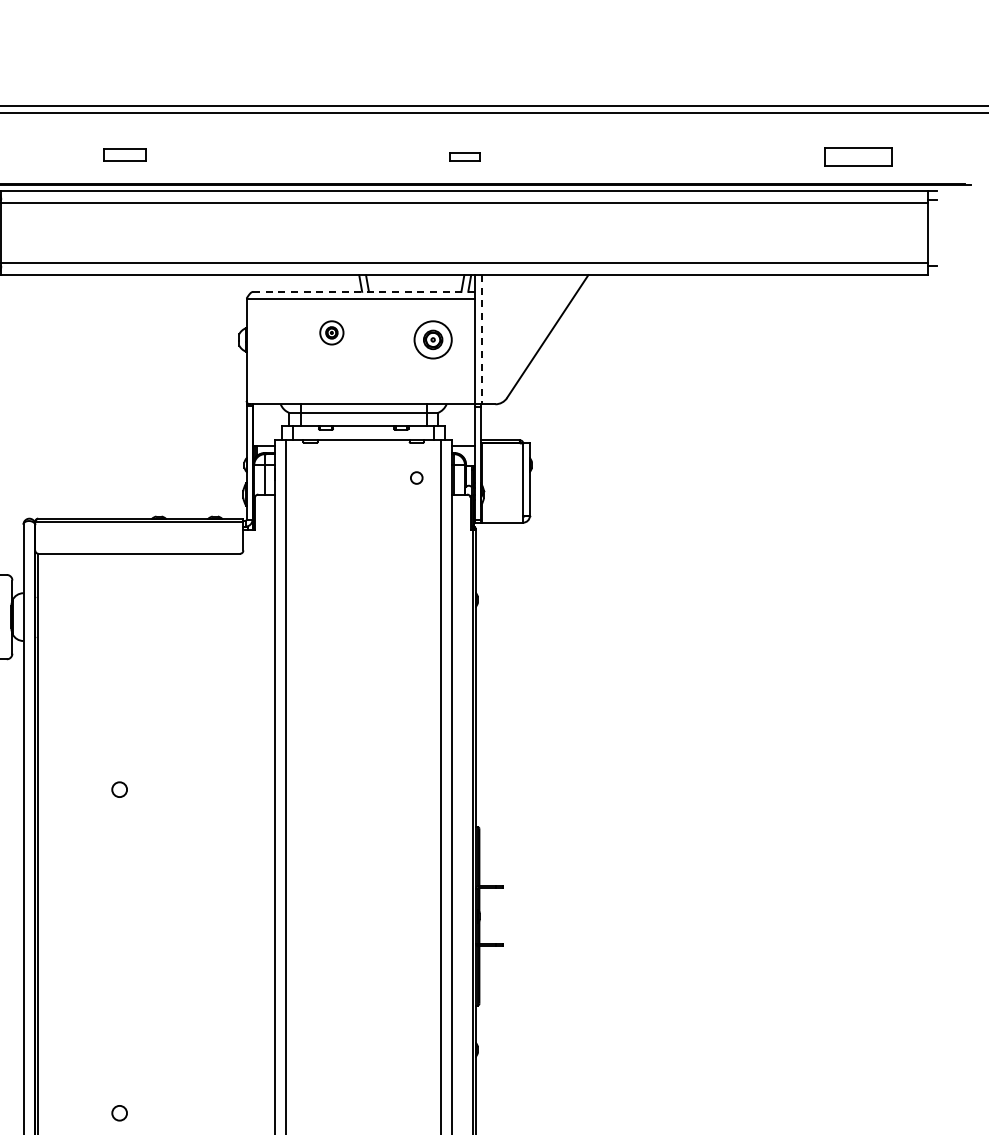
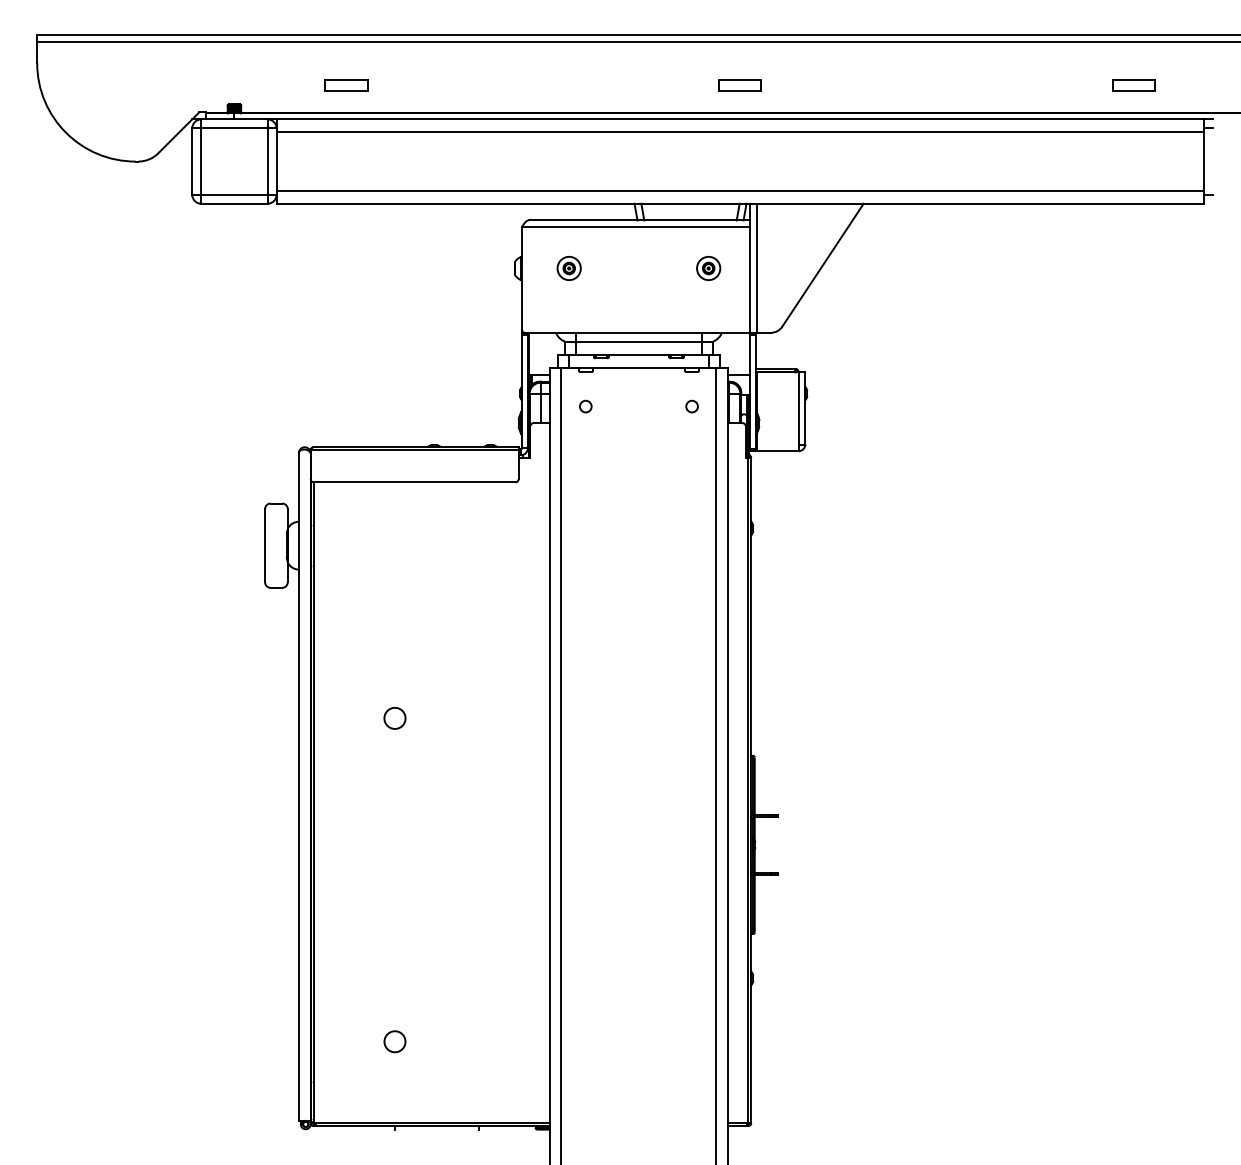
part: (125, 154) -> (346, 85), moved
part: (464, 156) -> (739, 85), size x1.43
part: (858, 156) -> (1133, 85), size x0.62
line: (364, 291) -> (639, 220), dashed -> solid
part: (331, 332) -> (568, 268), moved
part: (433, 339) -> (708, 268), size x0.62
line: (481, 339) -> (756, 268), dashed -> solid
circle: (310, 477) -> (585, 406), added
circle: (119, 788) -> (394, 717), size x1.43
circle: (119, 1112) -> (394, 1041), size x1.43

